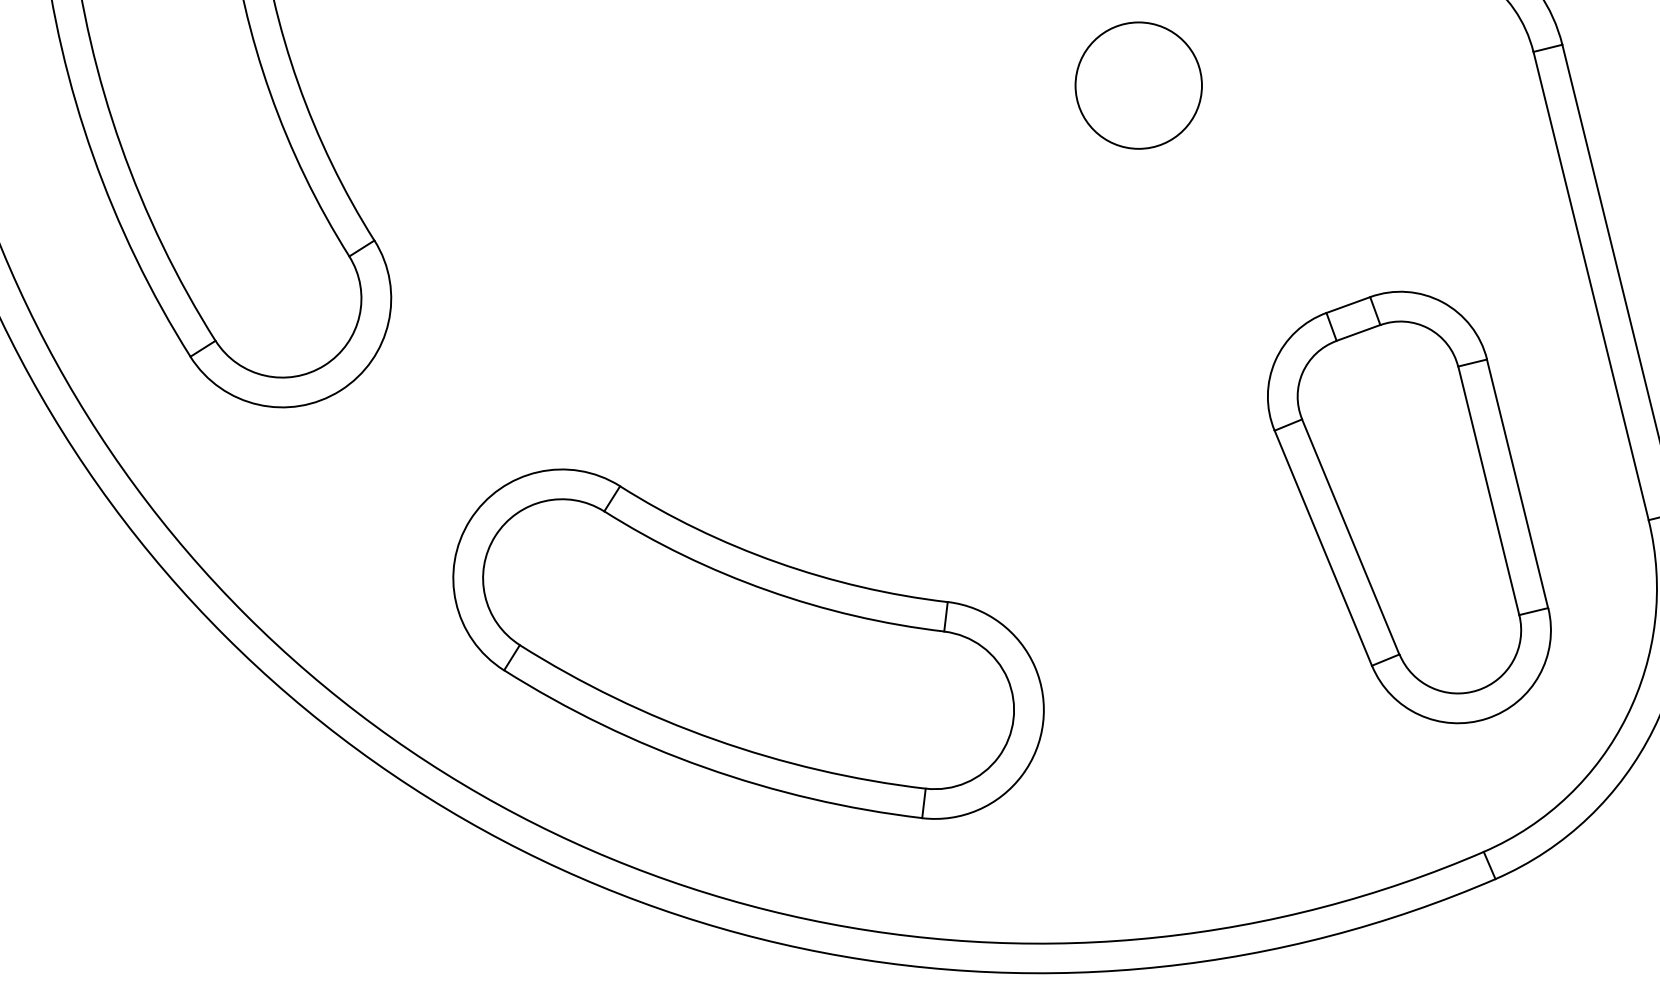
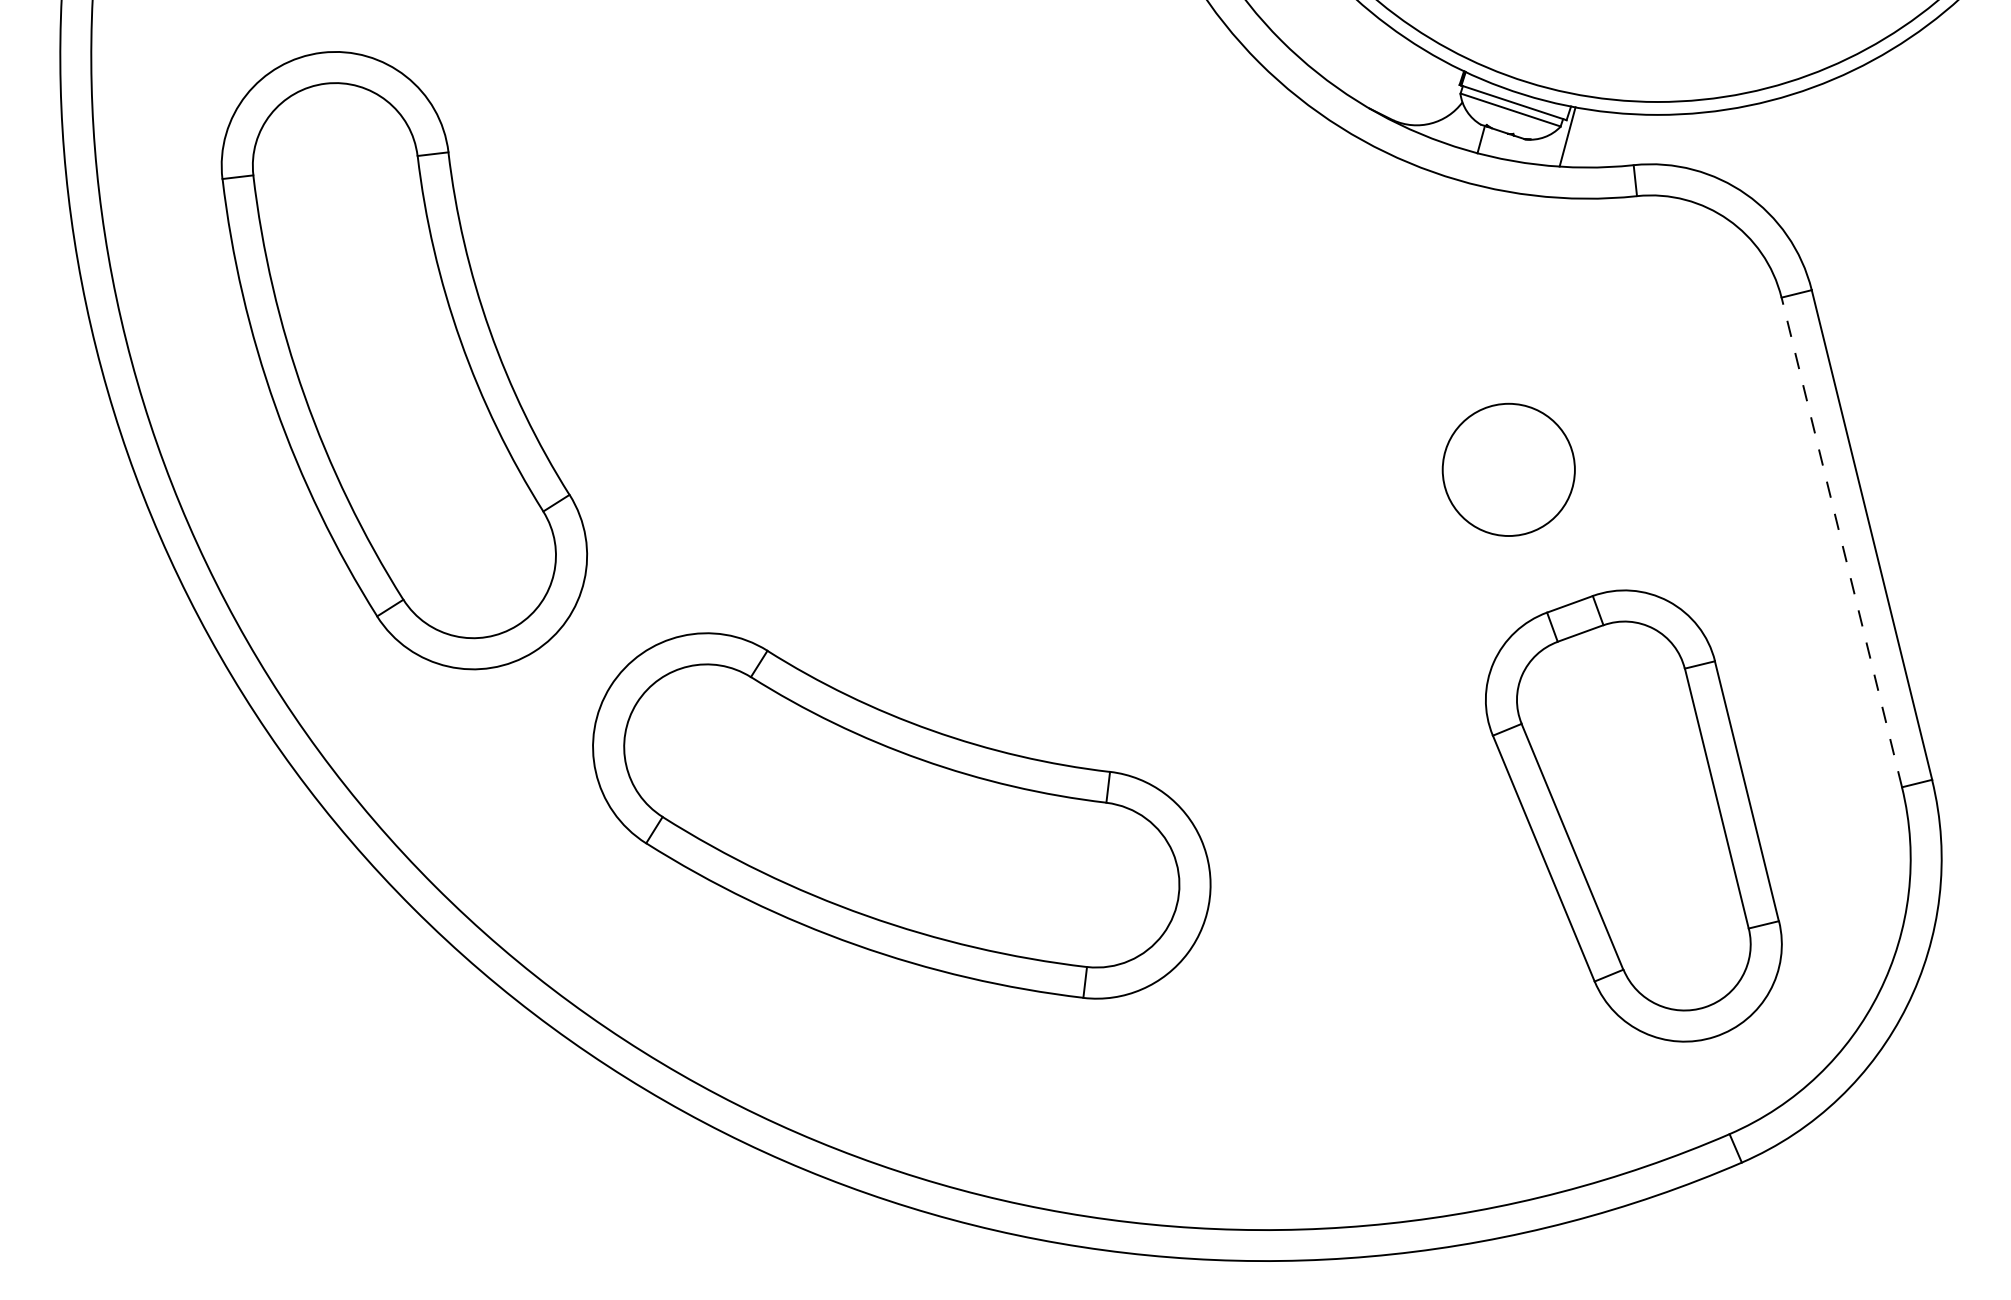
circle: (1138, 85) -> (1508, 469), moved
line: (1590, 285) -> (1841, 541), solid -> dashed
part: (1409, 506) -> (1633, 815), moved
part: (748, 643) -> (901, 815), moved

